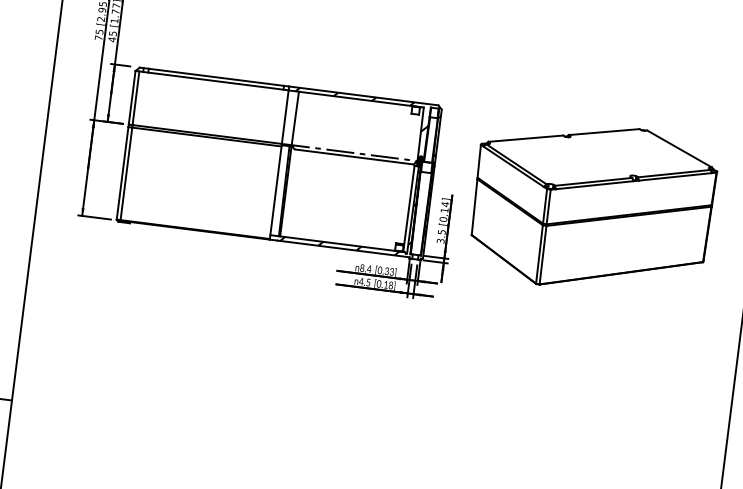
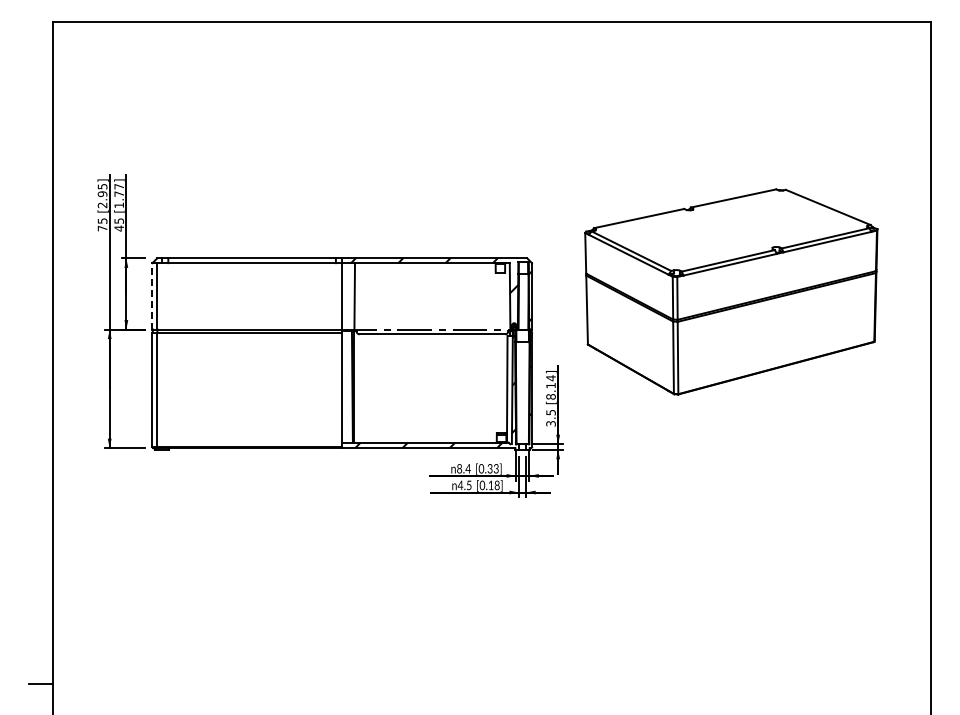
line: (132, 97) -> (152, 295), solid -> dashed
part: (592, 206) -> (731, 291), moved
text: (443, 219) -> (550, 396), [0.14] -> [8.14]

